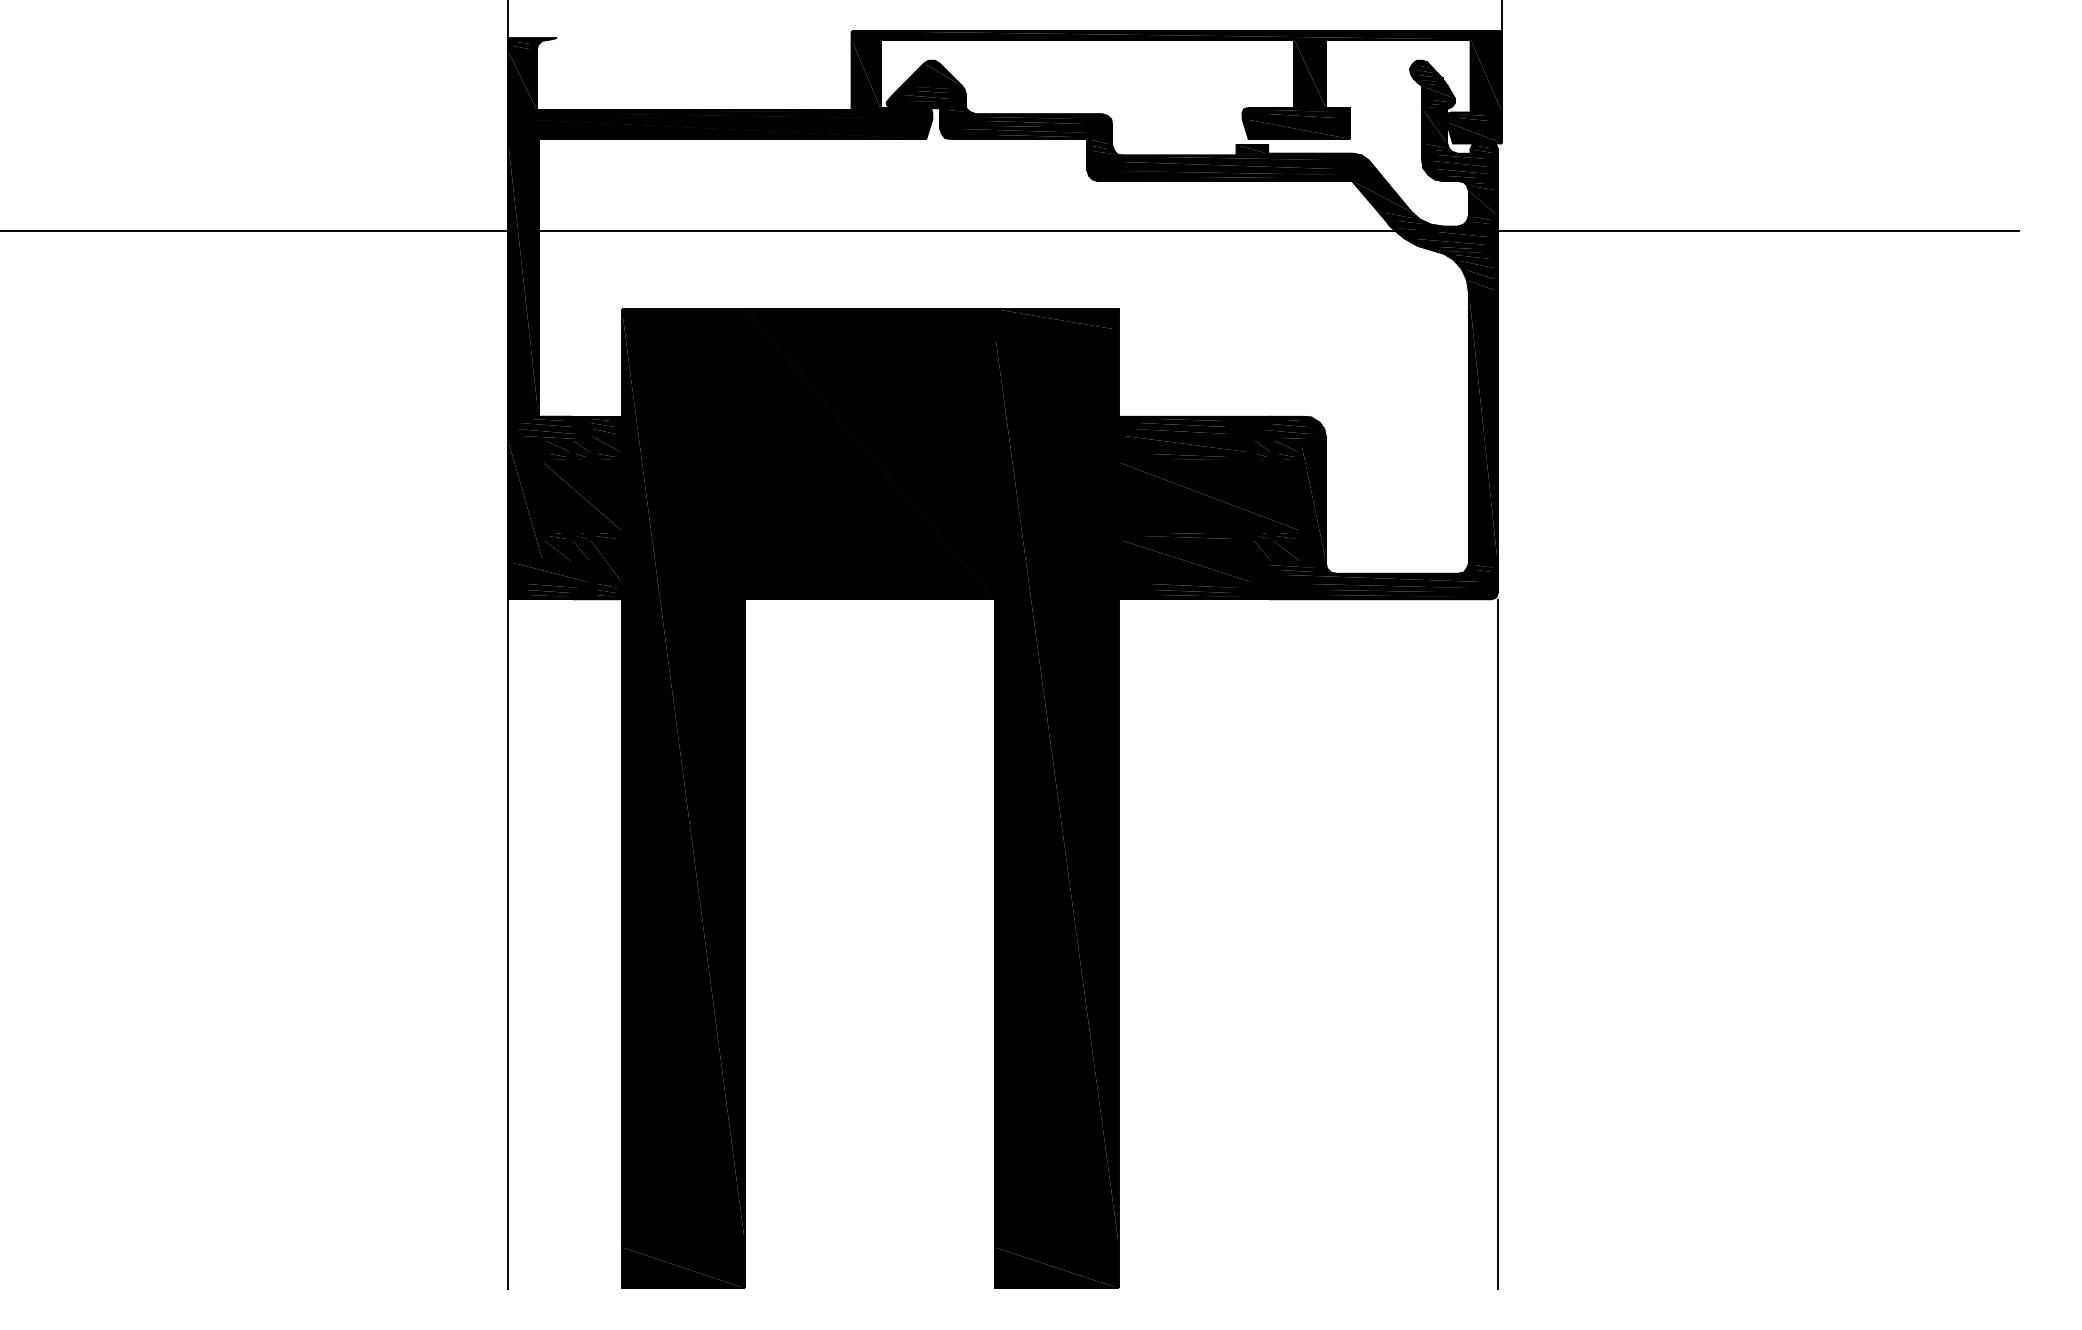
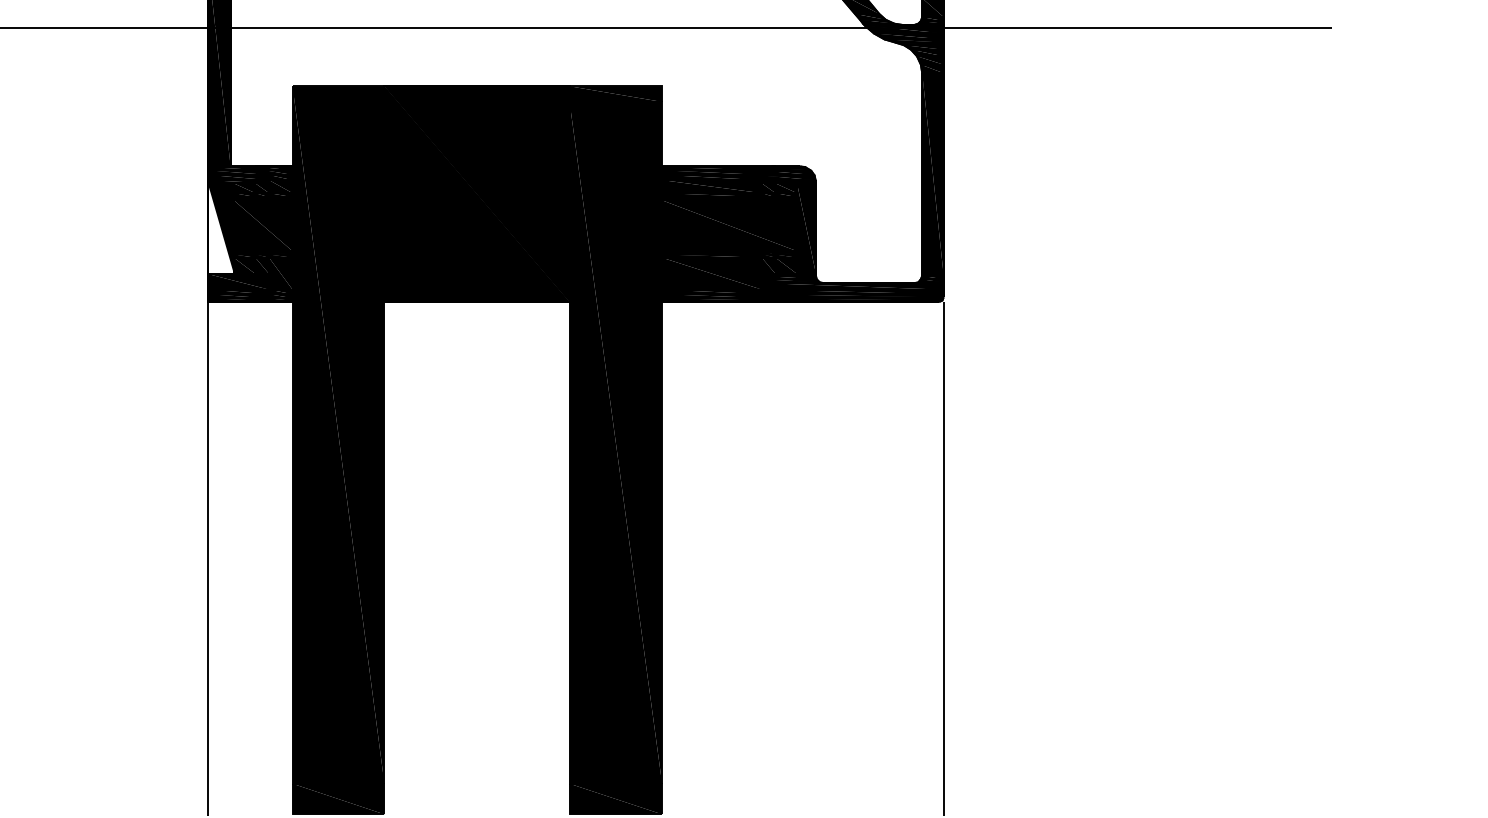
fill: (524, 500) -> (220, 228), removed

